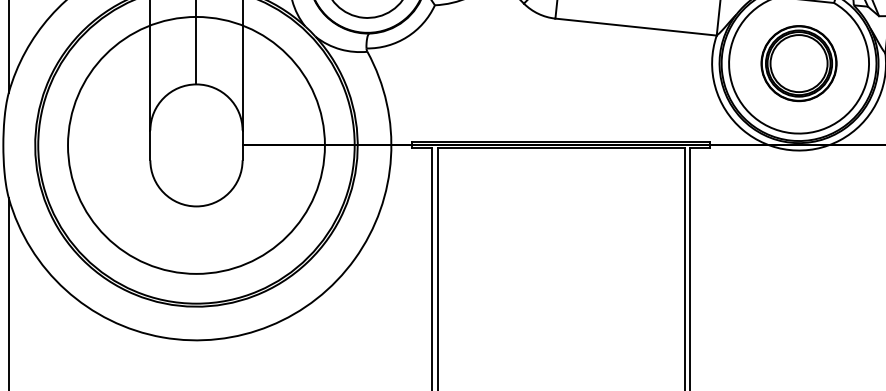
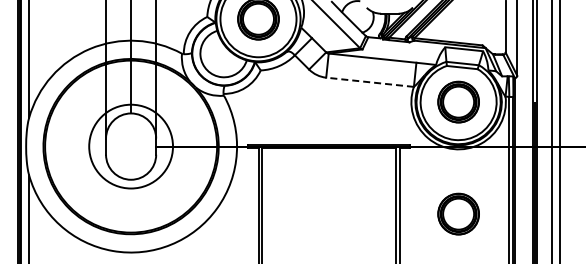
line: (635, 27) -> (369, 82), solid -> dashed
circle: (195, 145) -> (130, 146), size x0.6
part: (798, 268) -> (458, 213), added

